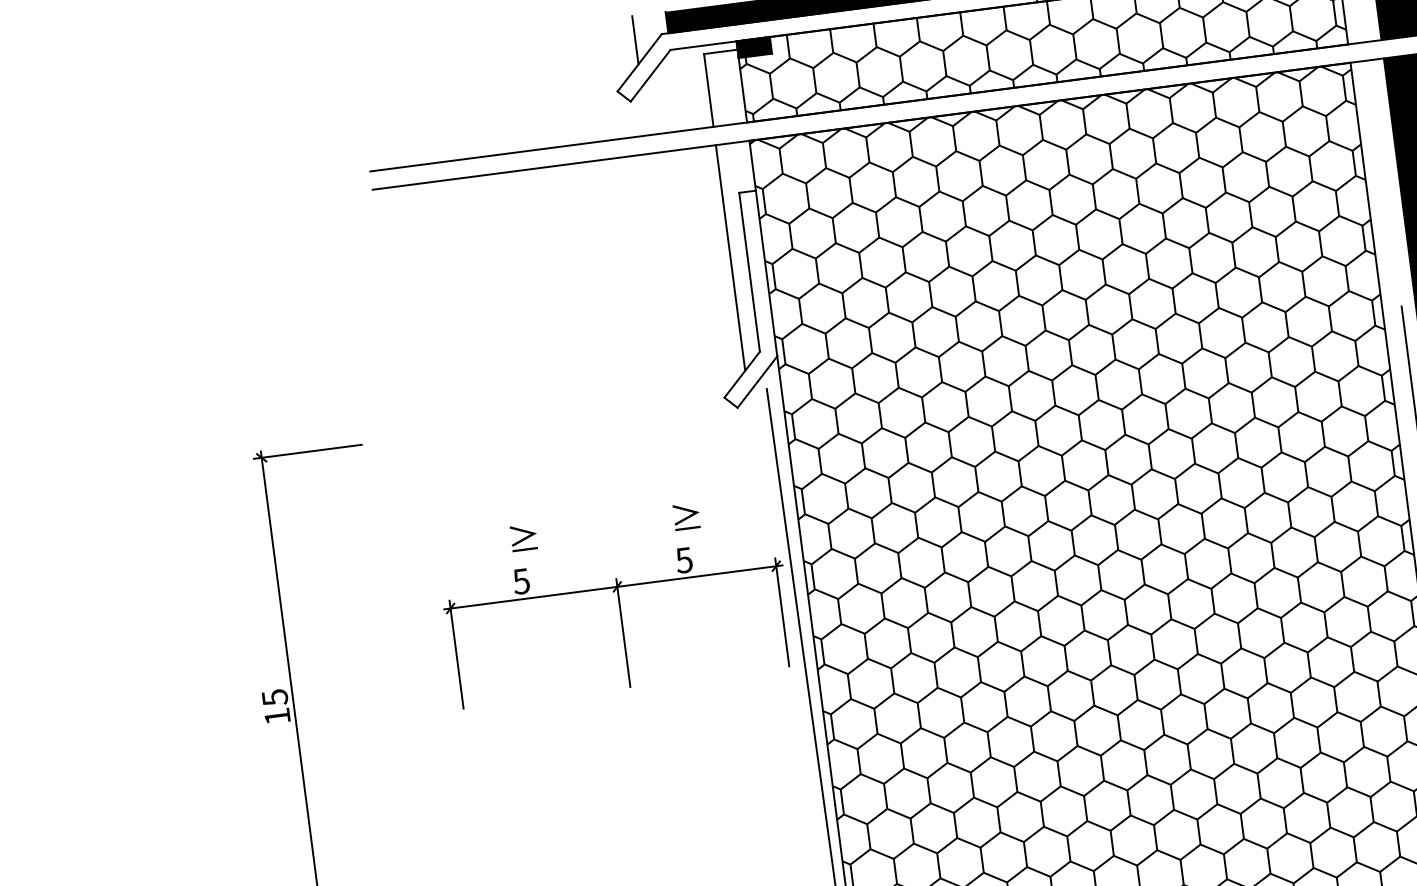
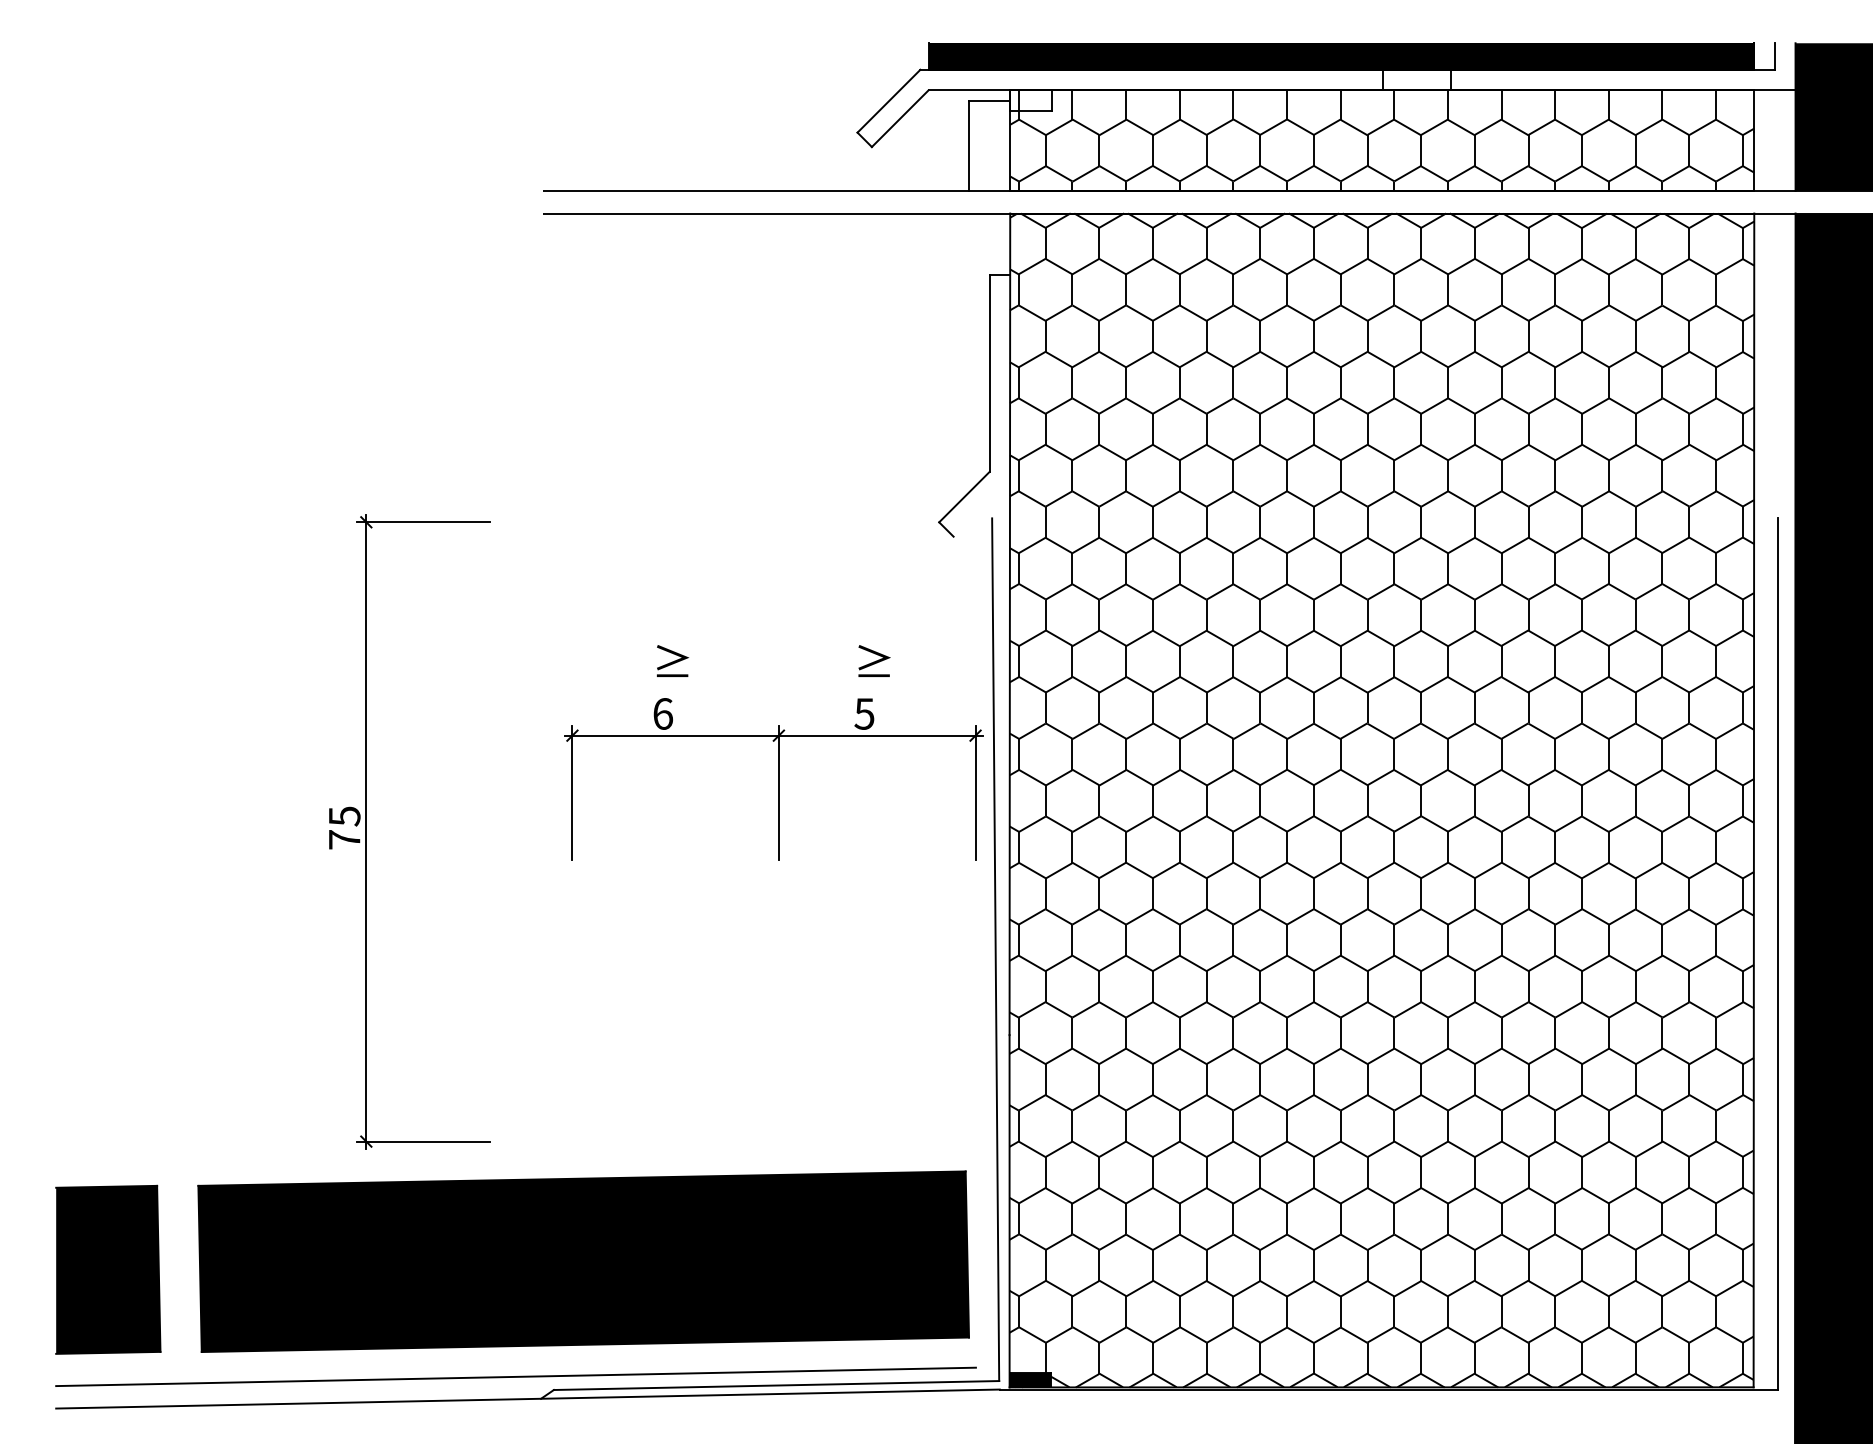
line: (635, 39) -> (887, 72), removed
fill: (753, 47) -> (1030, 100), removed
line: (730, 257) -> (968, 352), removed
line: (757, 382) -> (981, 508), removed
text: (521, 581) -> (662, 713), 5 -> 6
text: (277, 716) -> (344, 839), 15 -> 75

